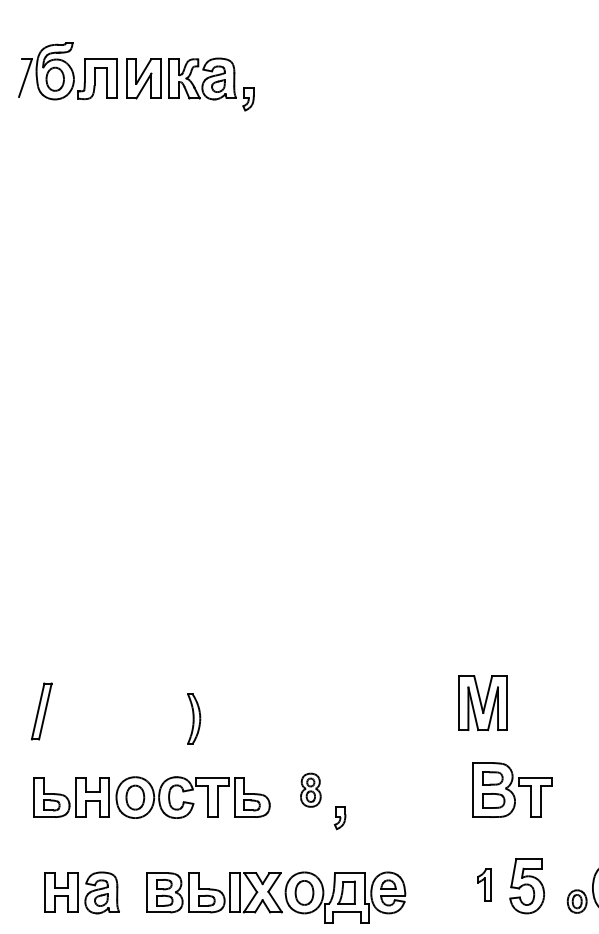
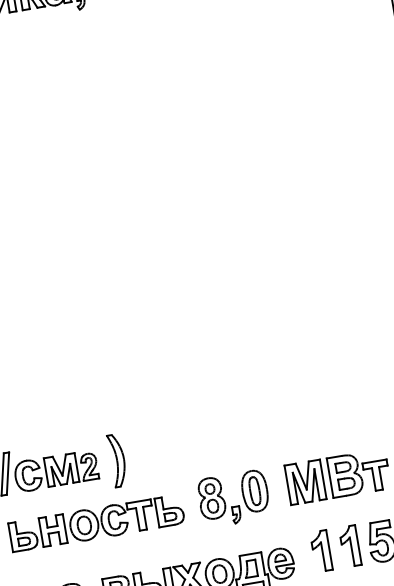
part: (482, 703) -> (305, 482), moved
part: (109, 718) -> (55, 470), added
part: (193, 718) -> (117, 460), size x1.43
part: (310, 789) -> (211, 497), size x1.67
part: (369, 790) -> (254, 491), added
part: (444, 884) -> (321, 550), added
part: (483, 884) -> (349, 545), size x1.67

